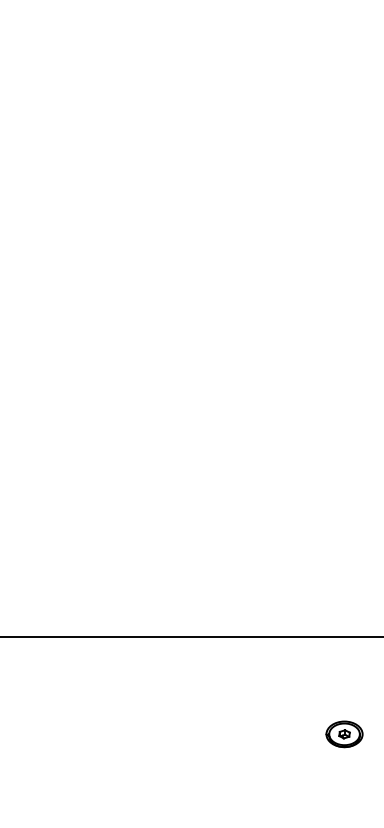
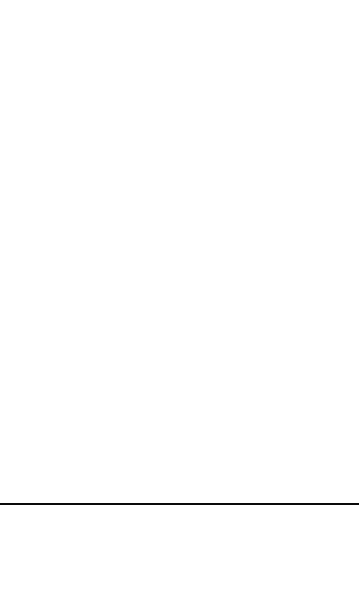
part: (344, 733) -> (292, 571), removed

